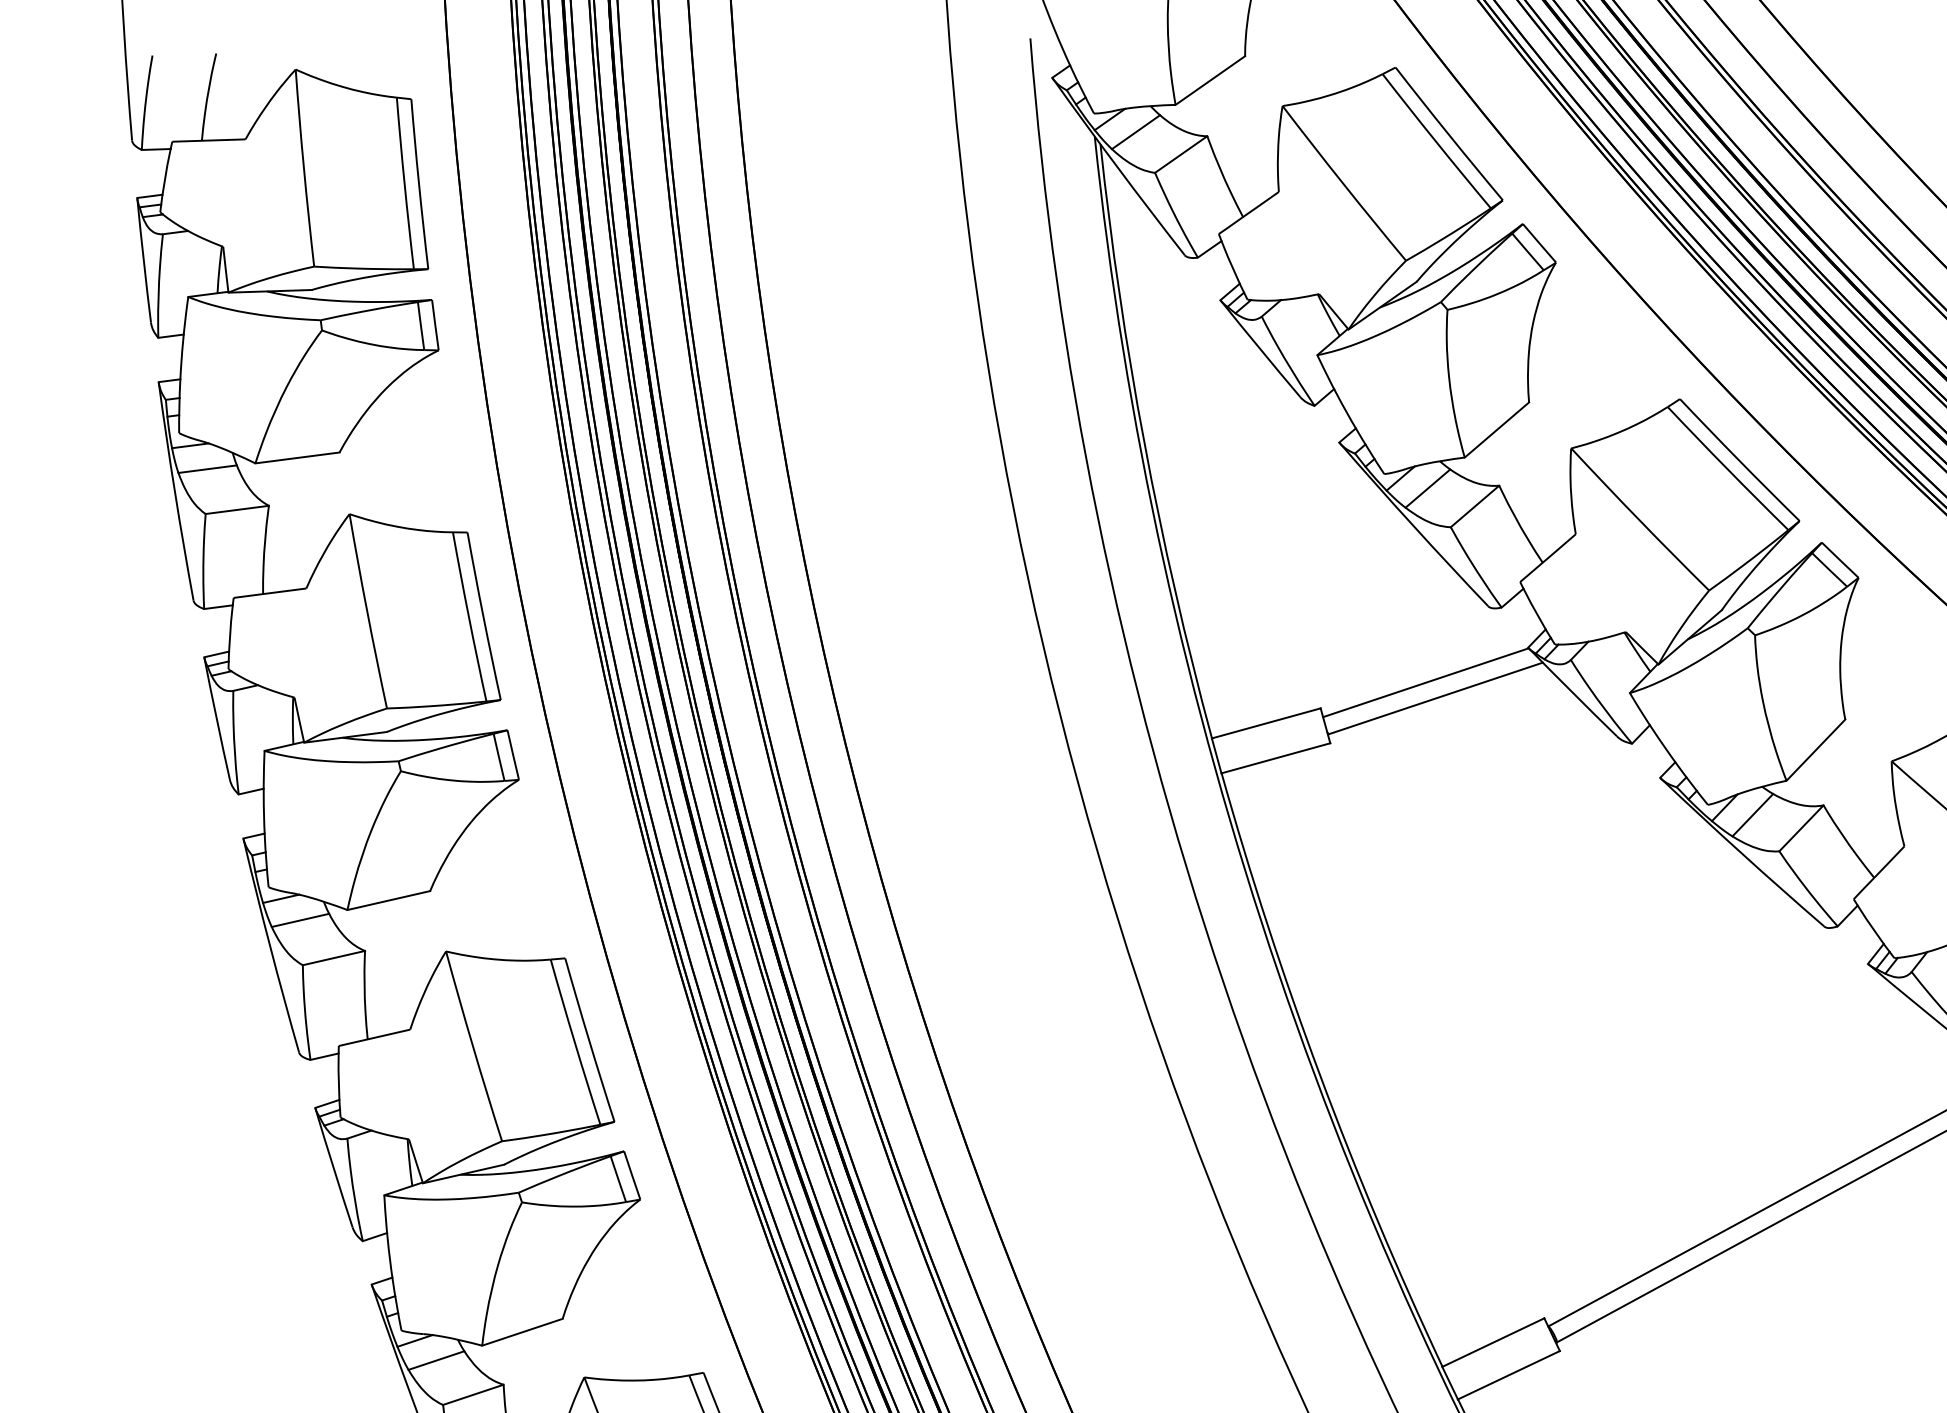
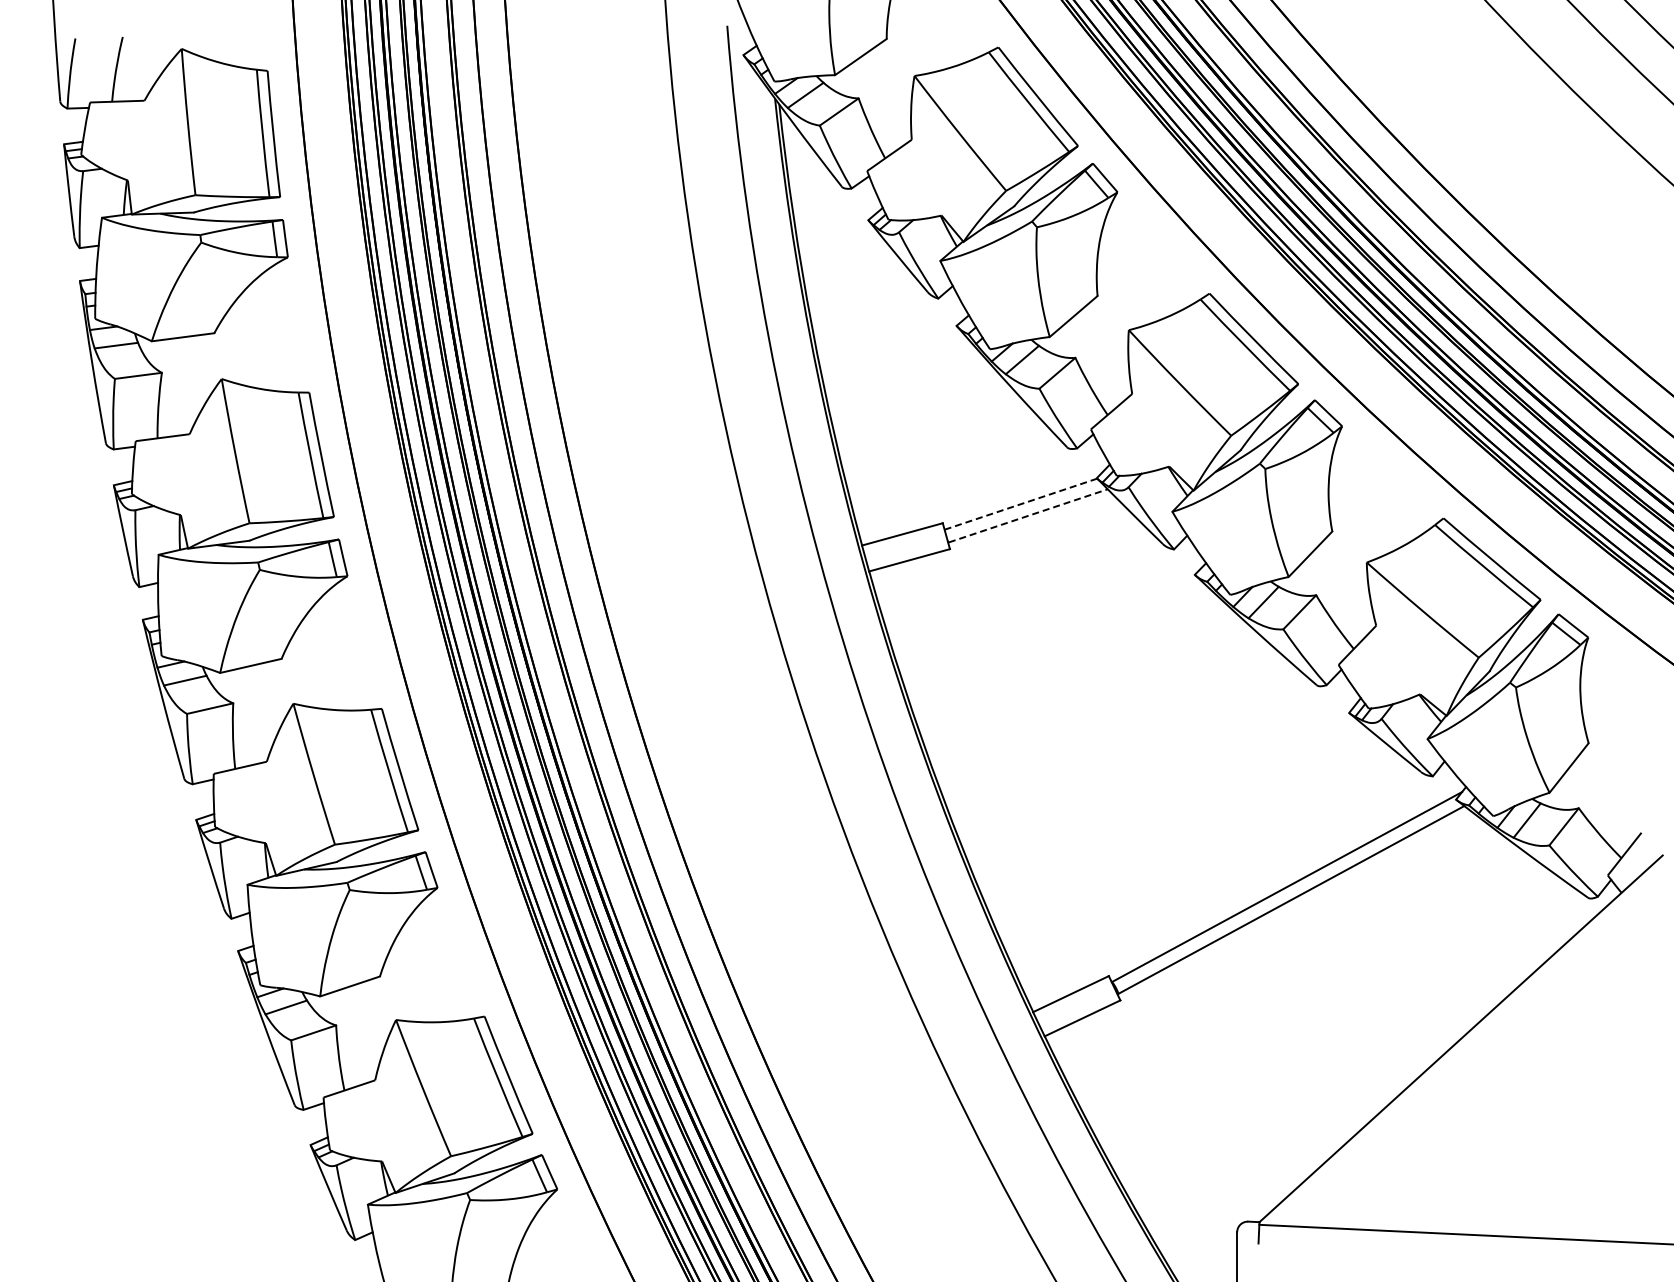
line: (1426, 683) -> (1021, 504), solid -> dashed
line: (1436, 697) -> (1028, 515), solid -> dashed

